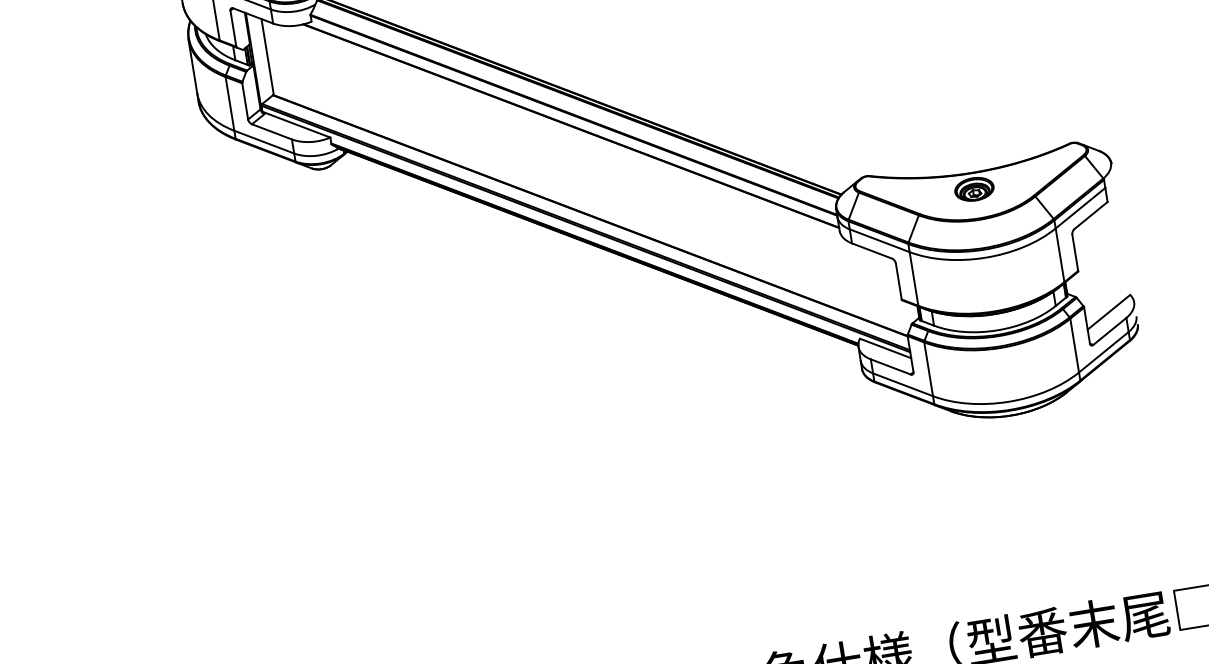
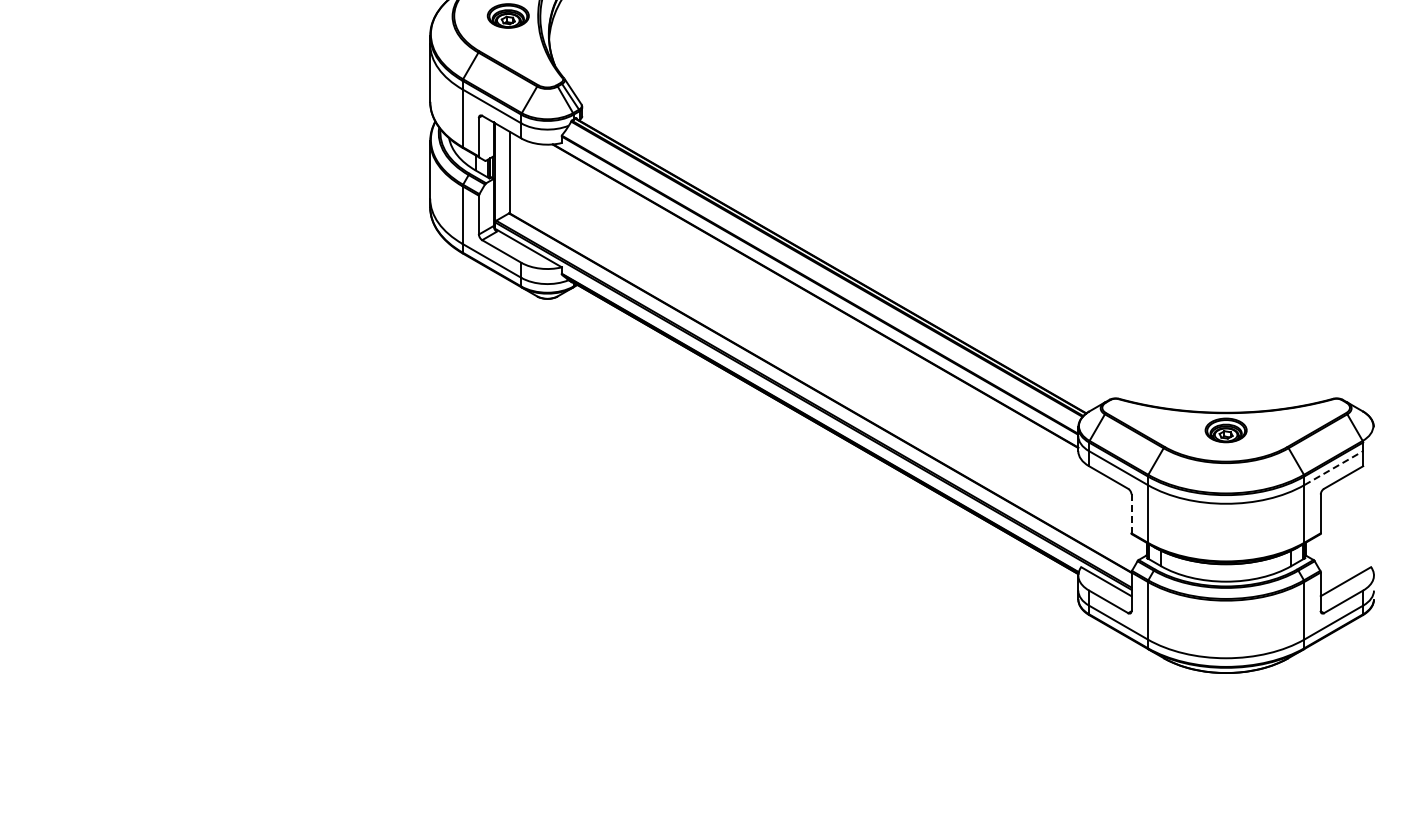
line: (1080, 208) -> (1333, 468), solid -> dashed
line: (898, 282) -> (1131, 514), solid -> dashed

